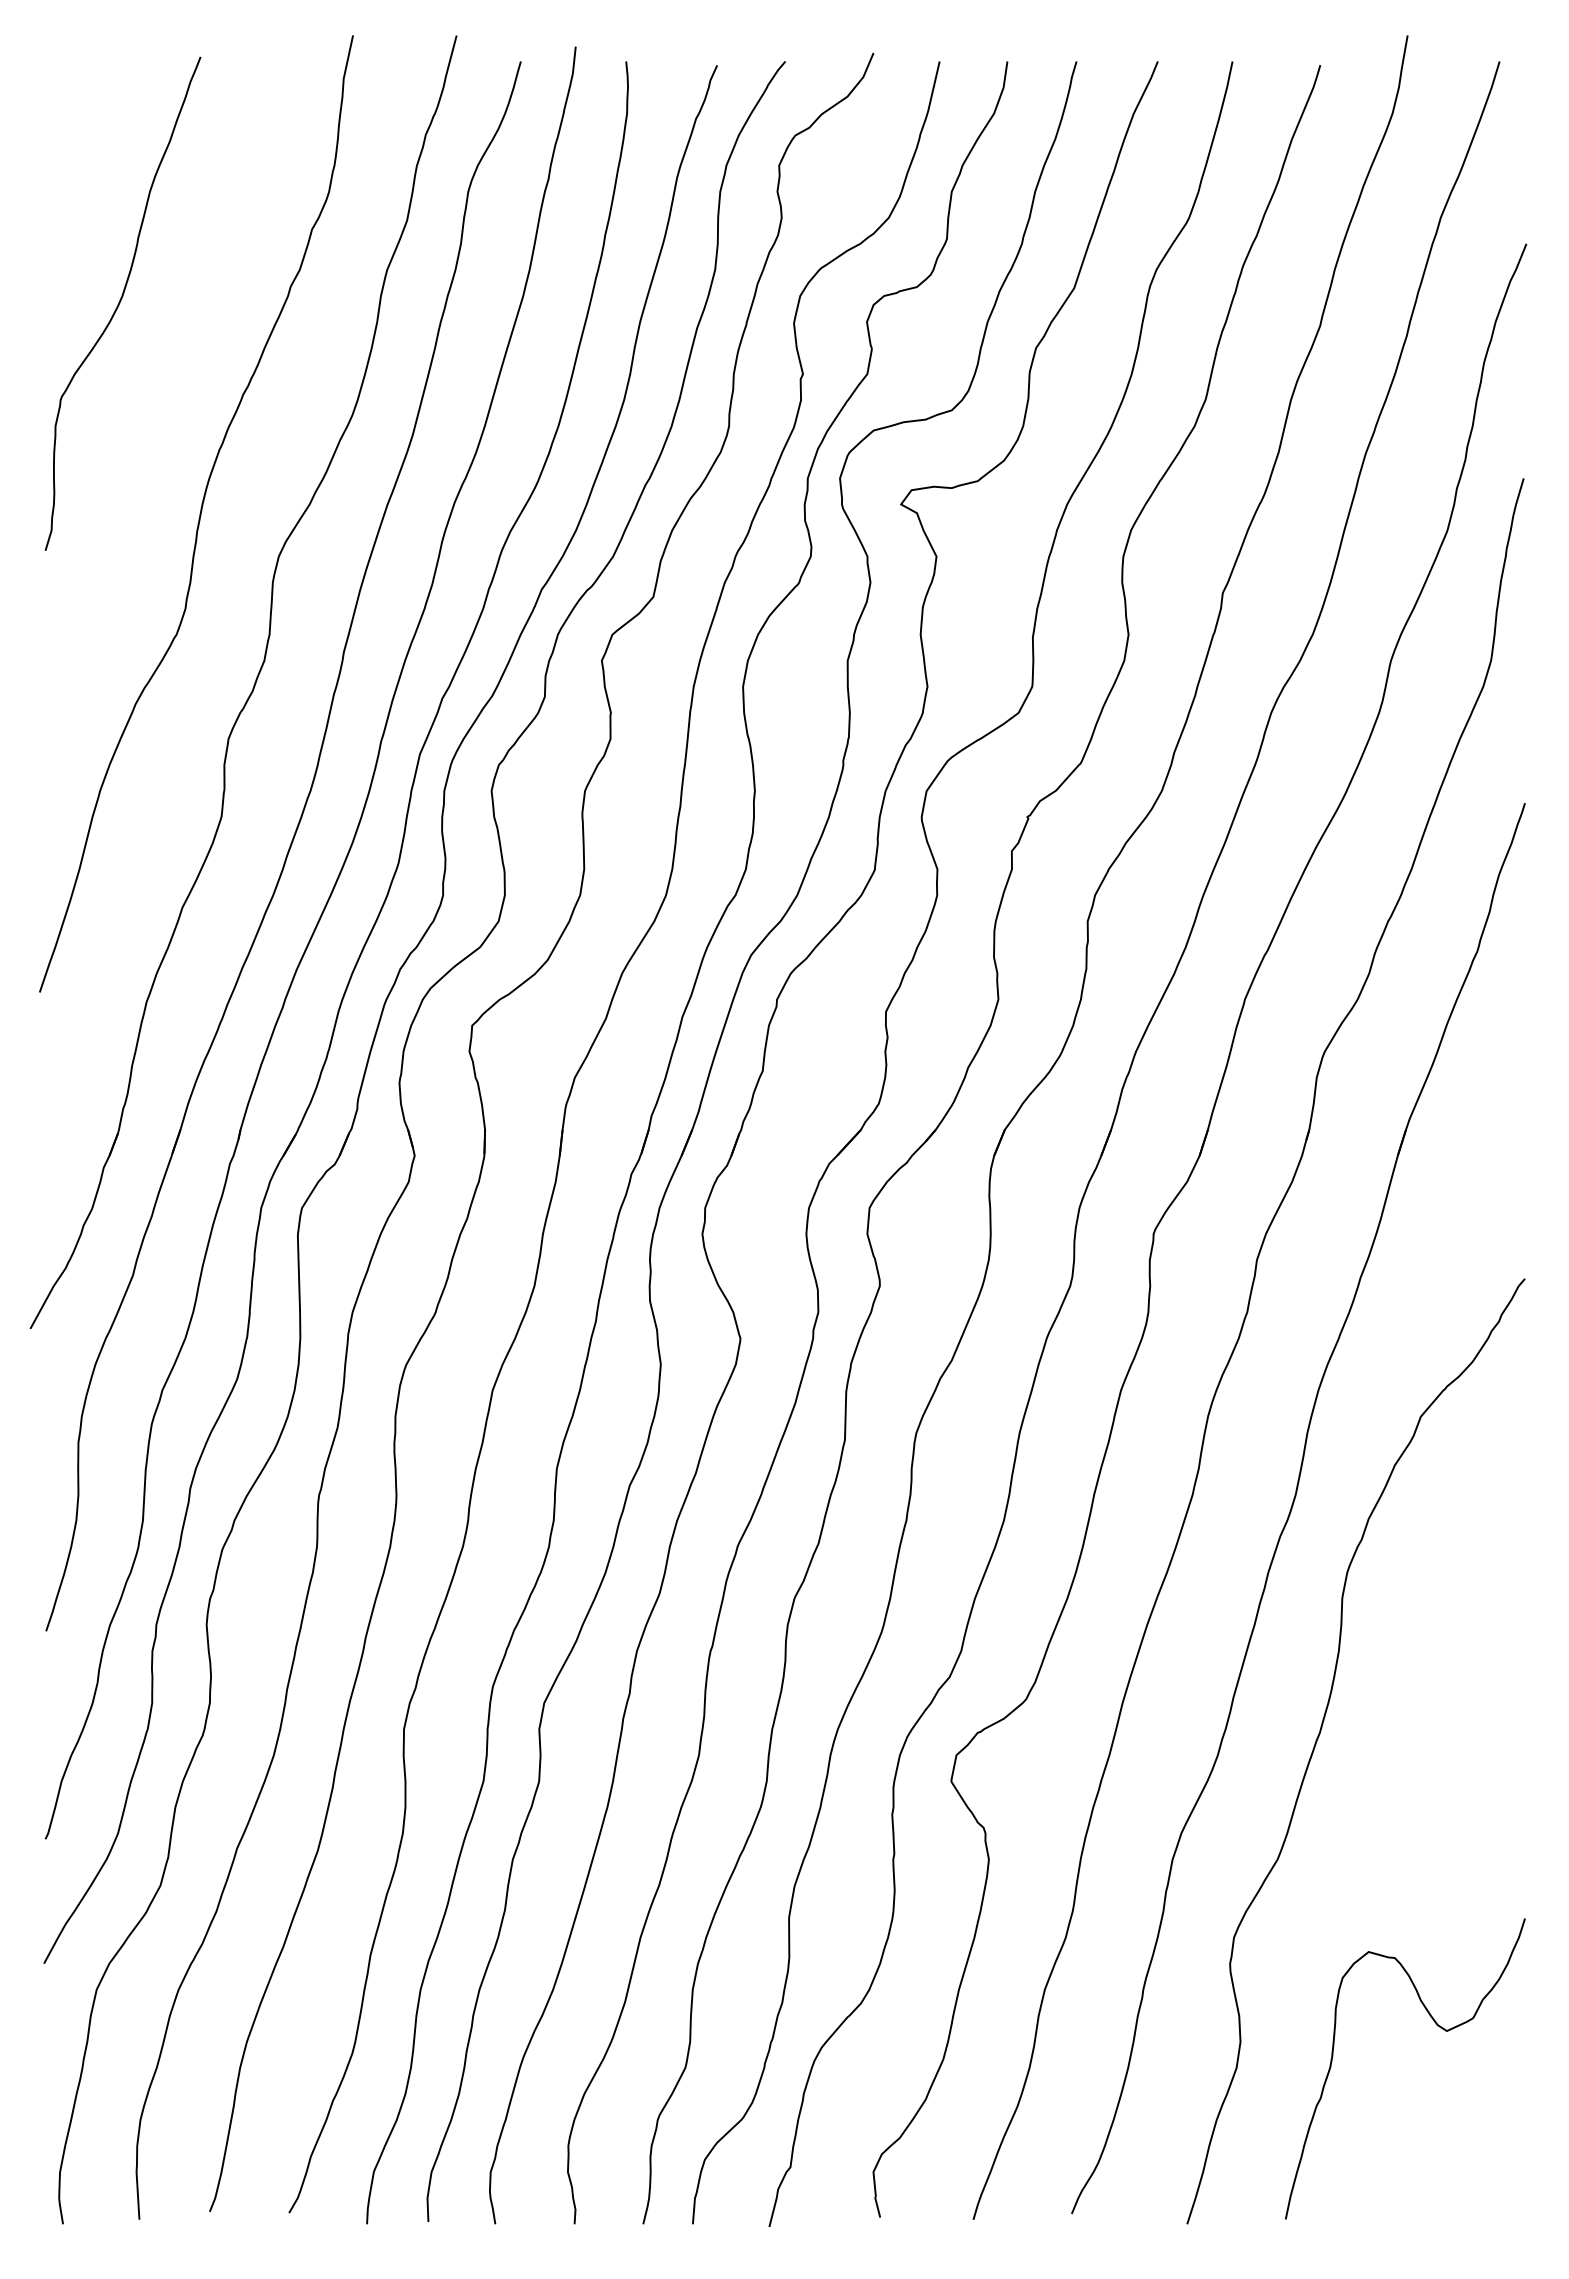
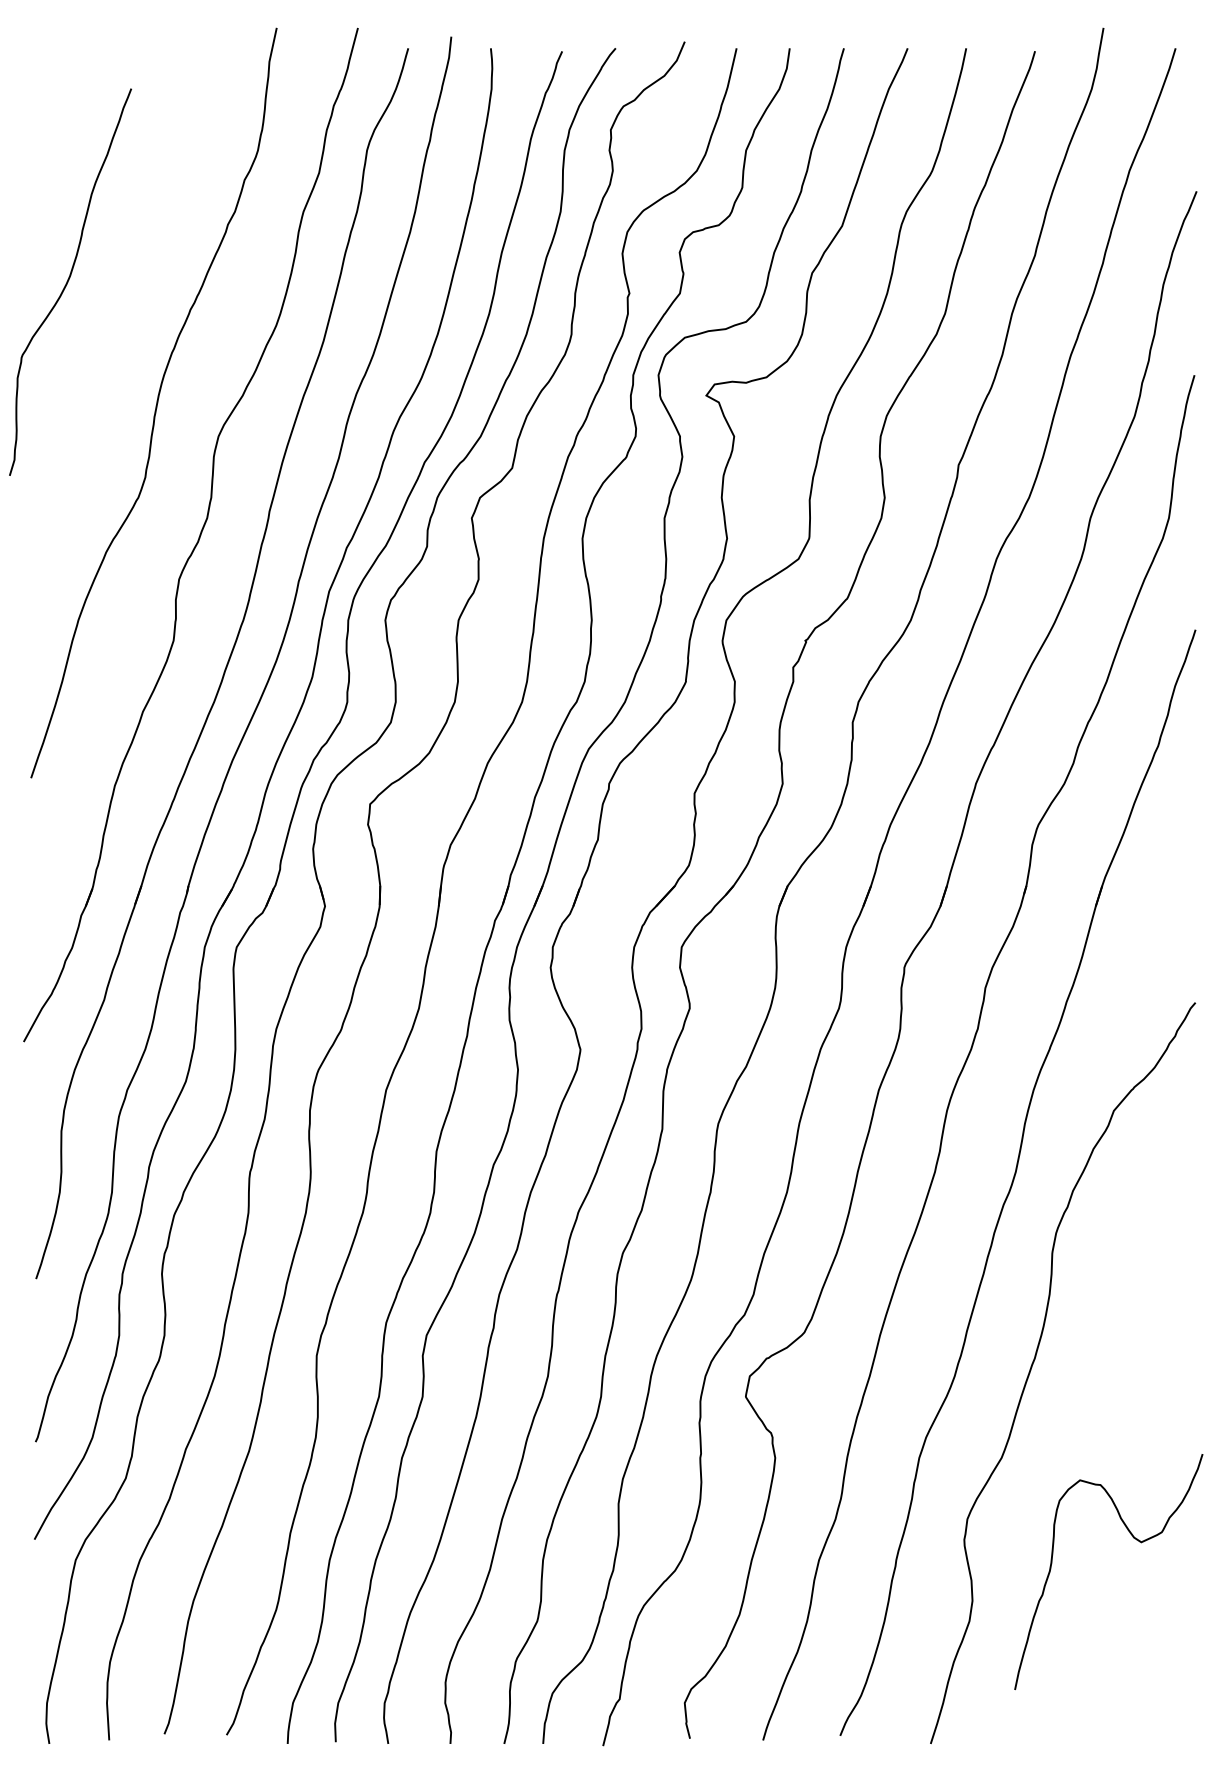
curve: (120, 303) -> (68, 281), moved
curve: (1437, 2026) -> (1134, 1538), moved

